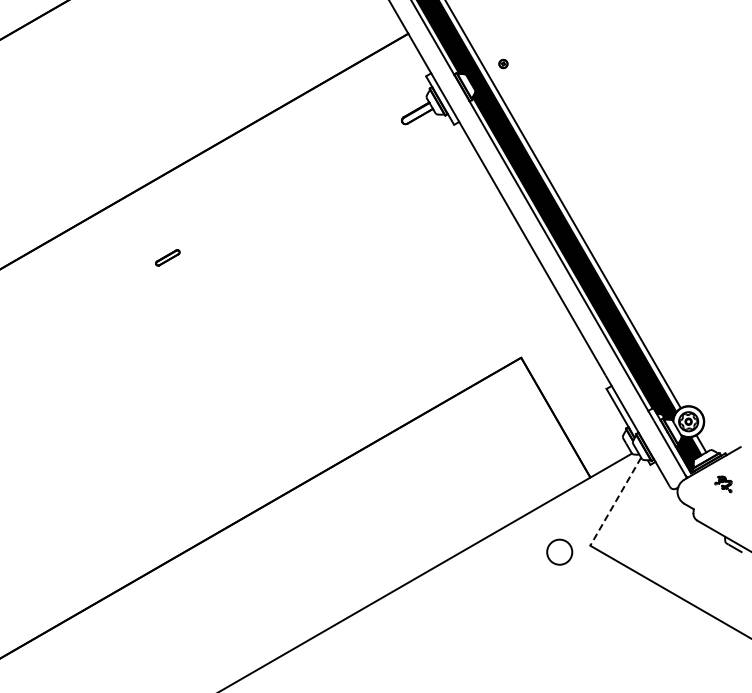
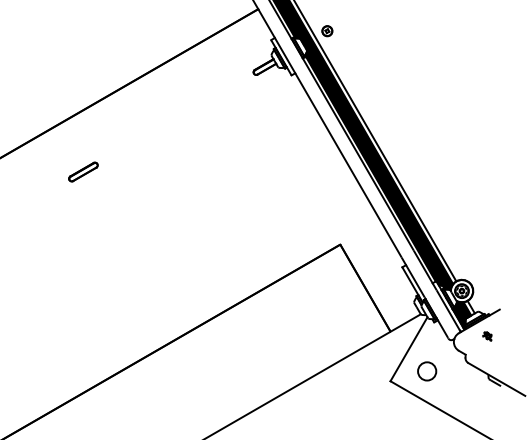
part: (503, 63) -> (327, 30), size x1.67
part: (167, 257) -> (83, 171), size x1.67
part: (723, 483) -> (487, 336), size x0.71
line: (615, 501) -> (408, 349), dashed -> solid
circle: (559, 551) -> (426, 370), moved

